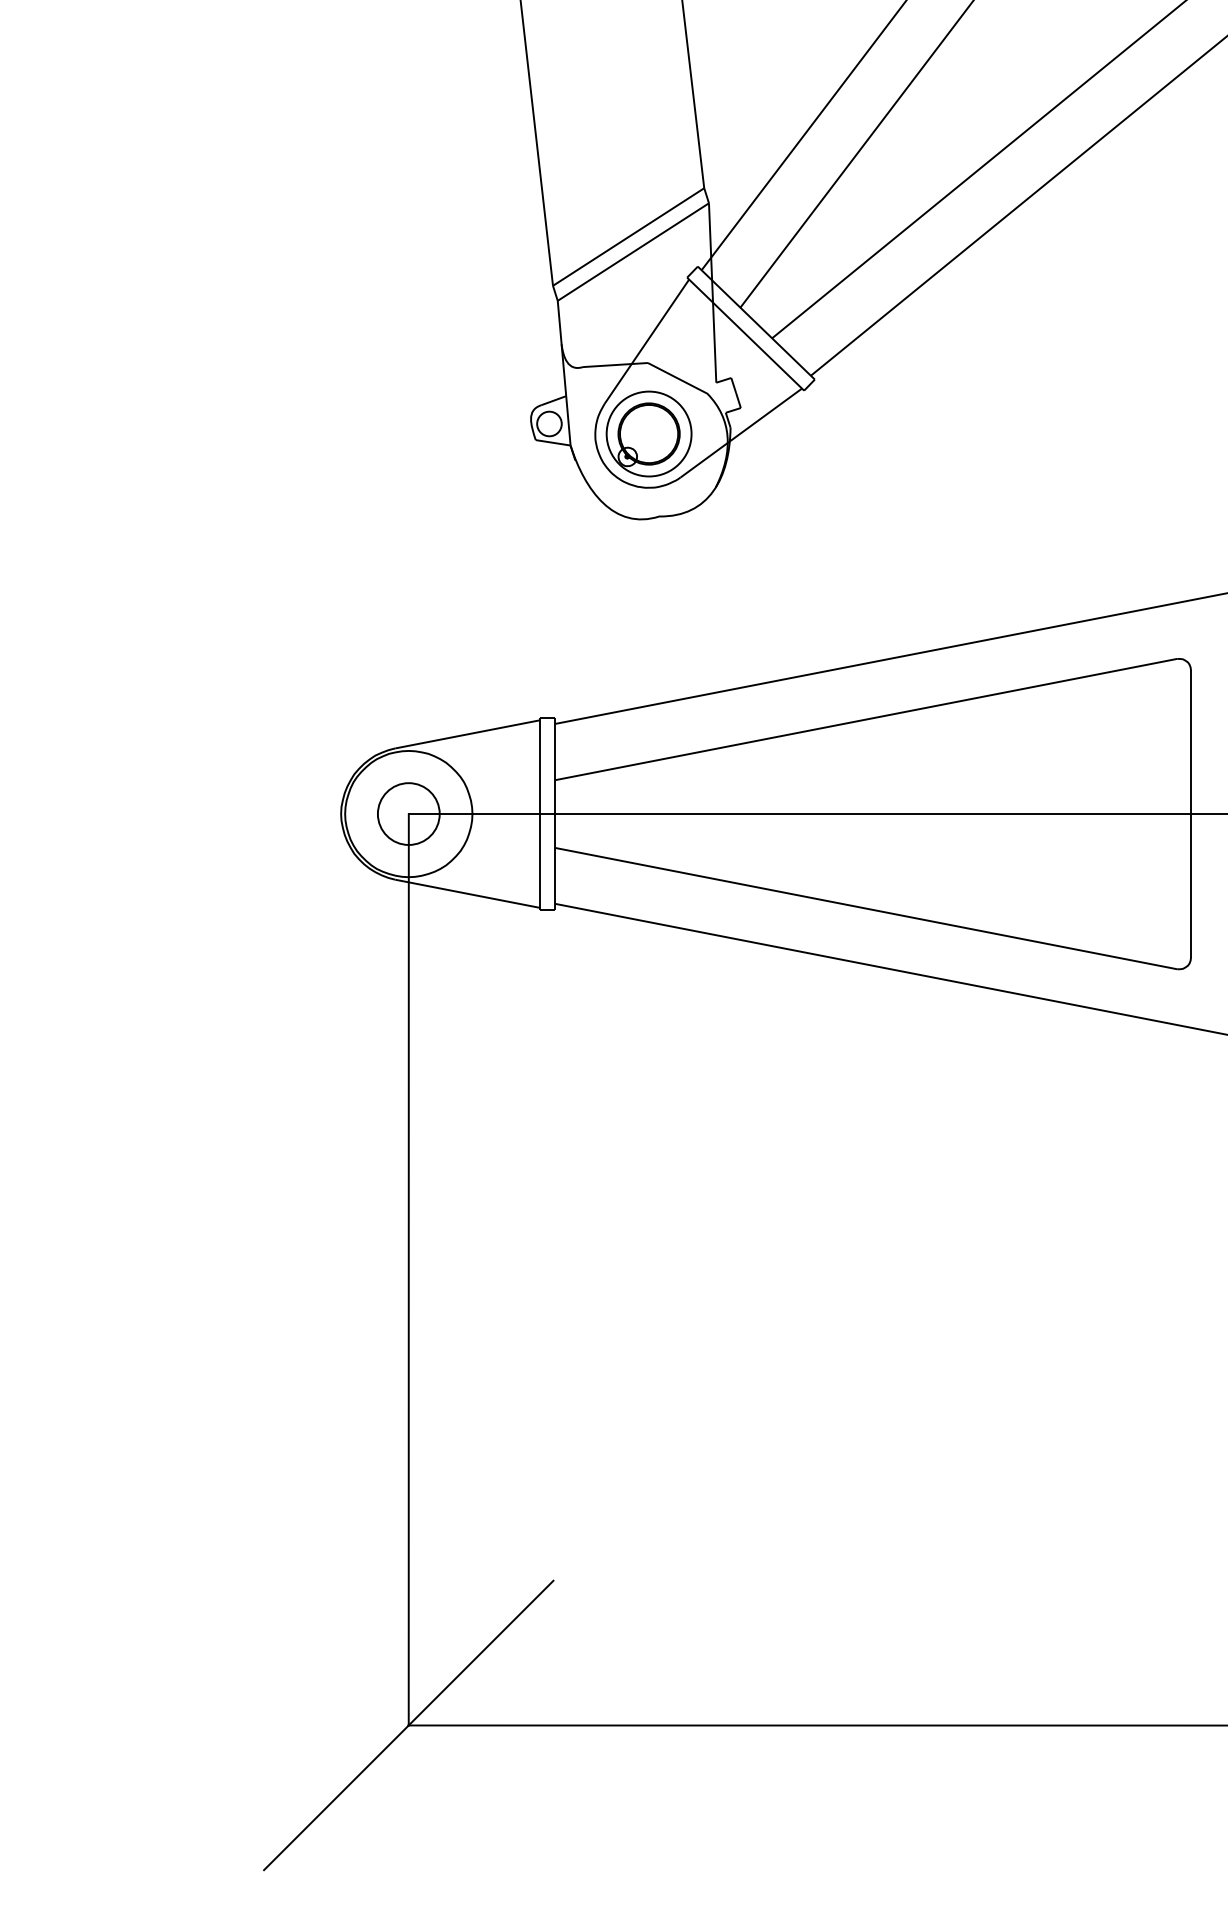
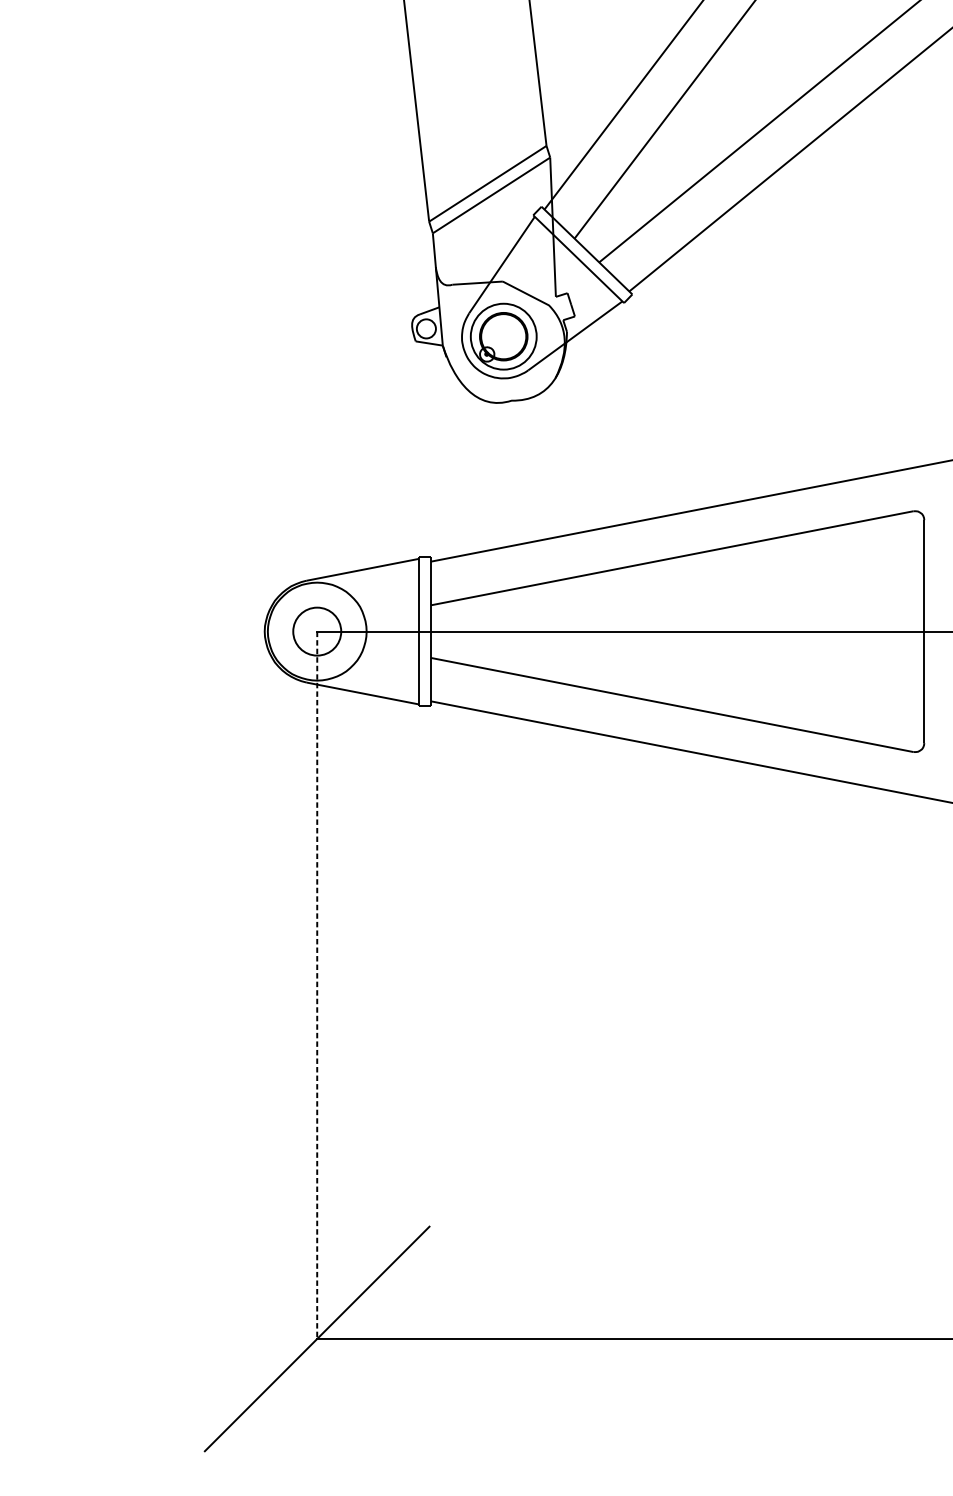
line: (408, 1269) -> (317, 985), solid -> dashed

